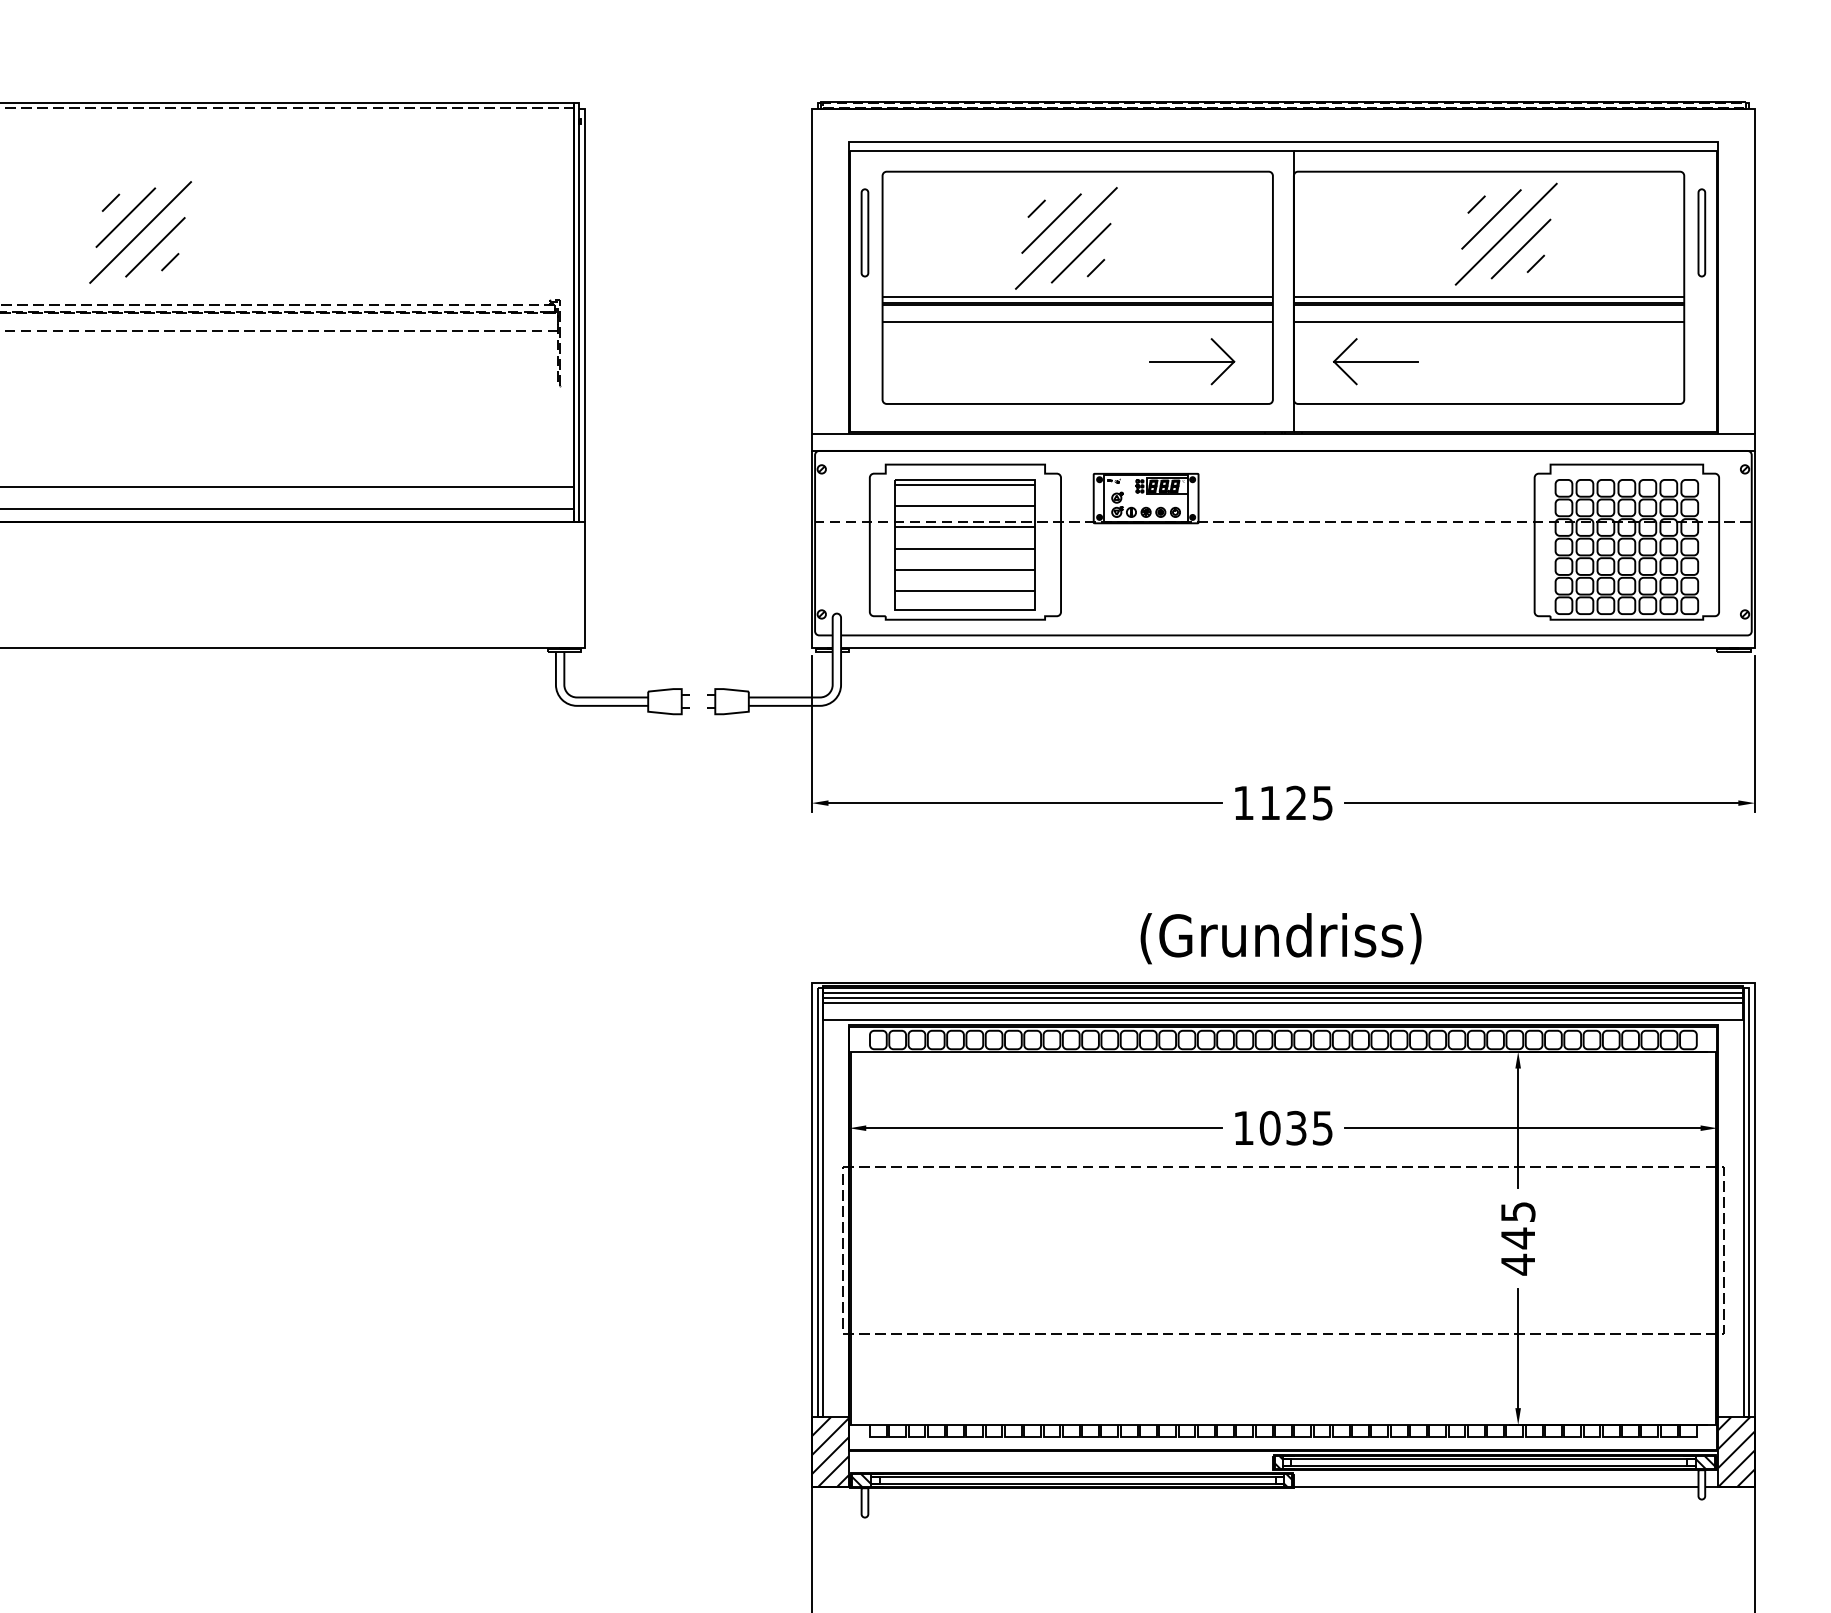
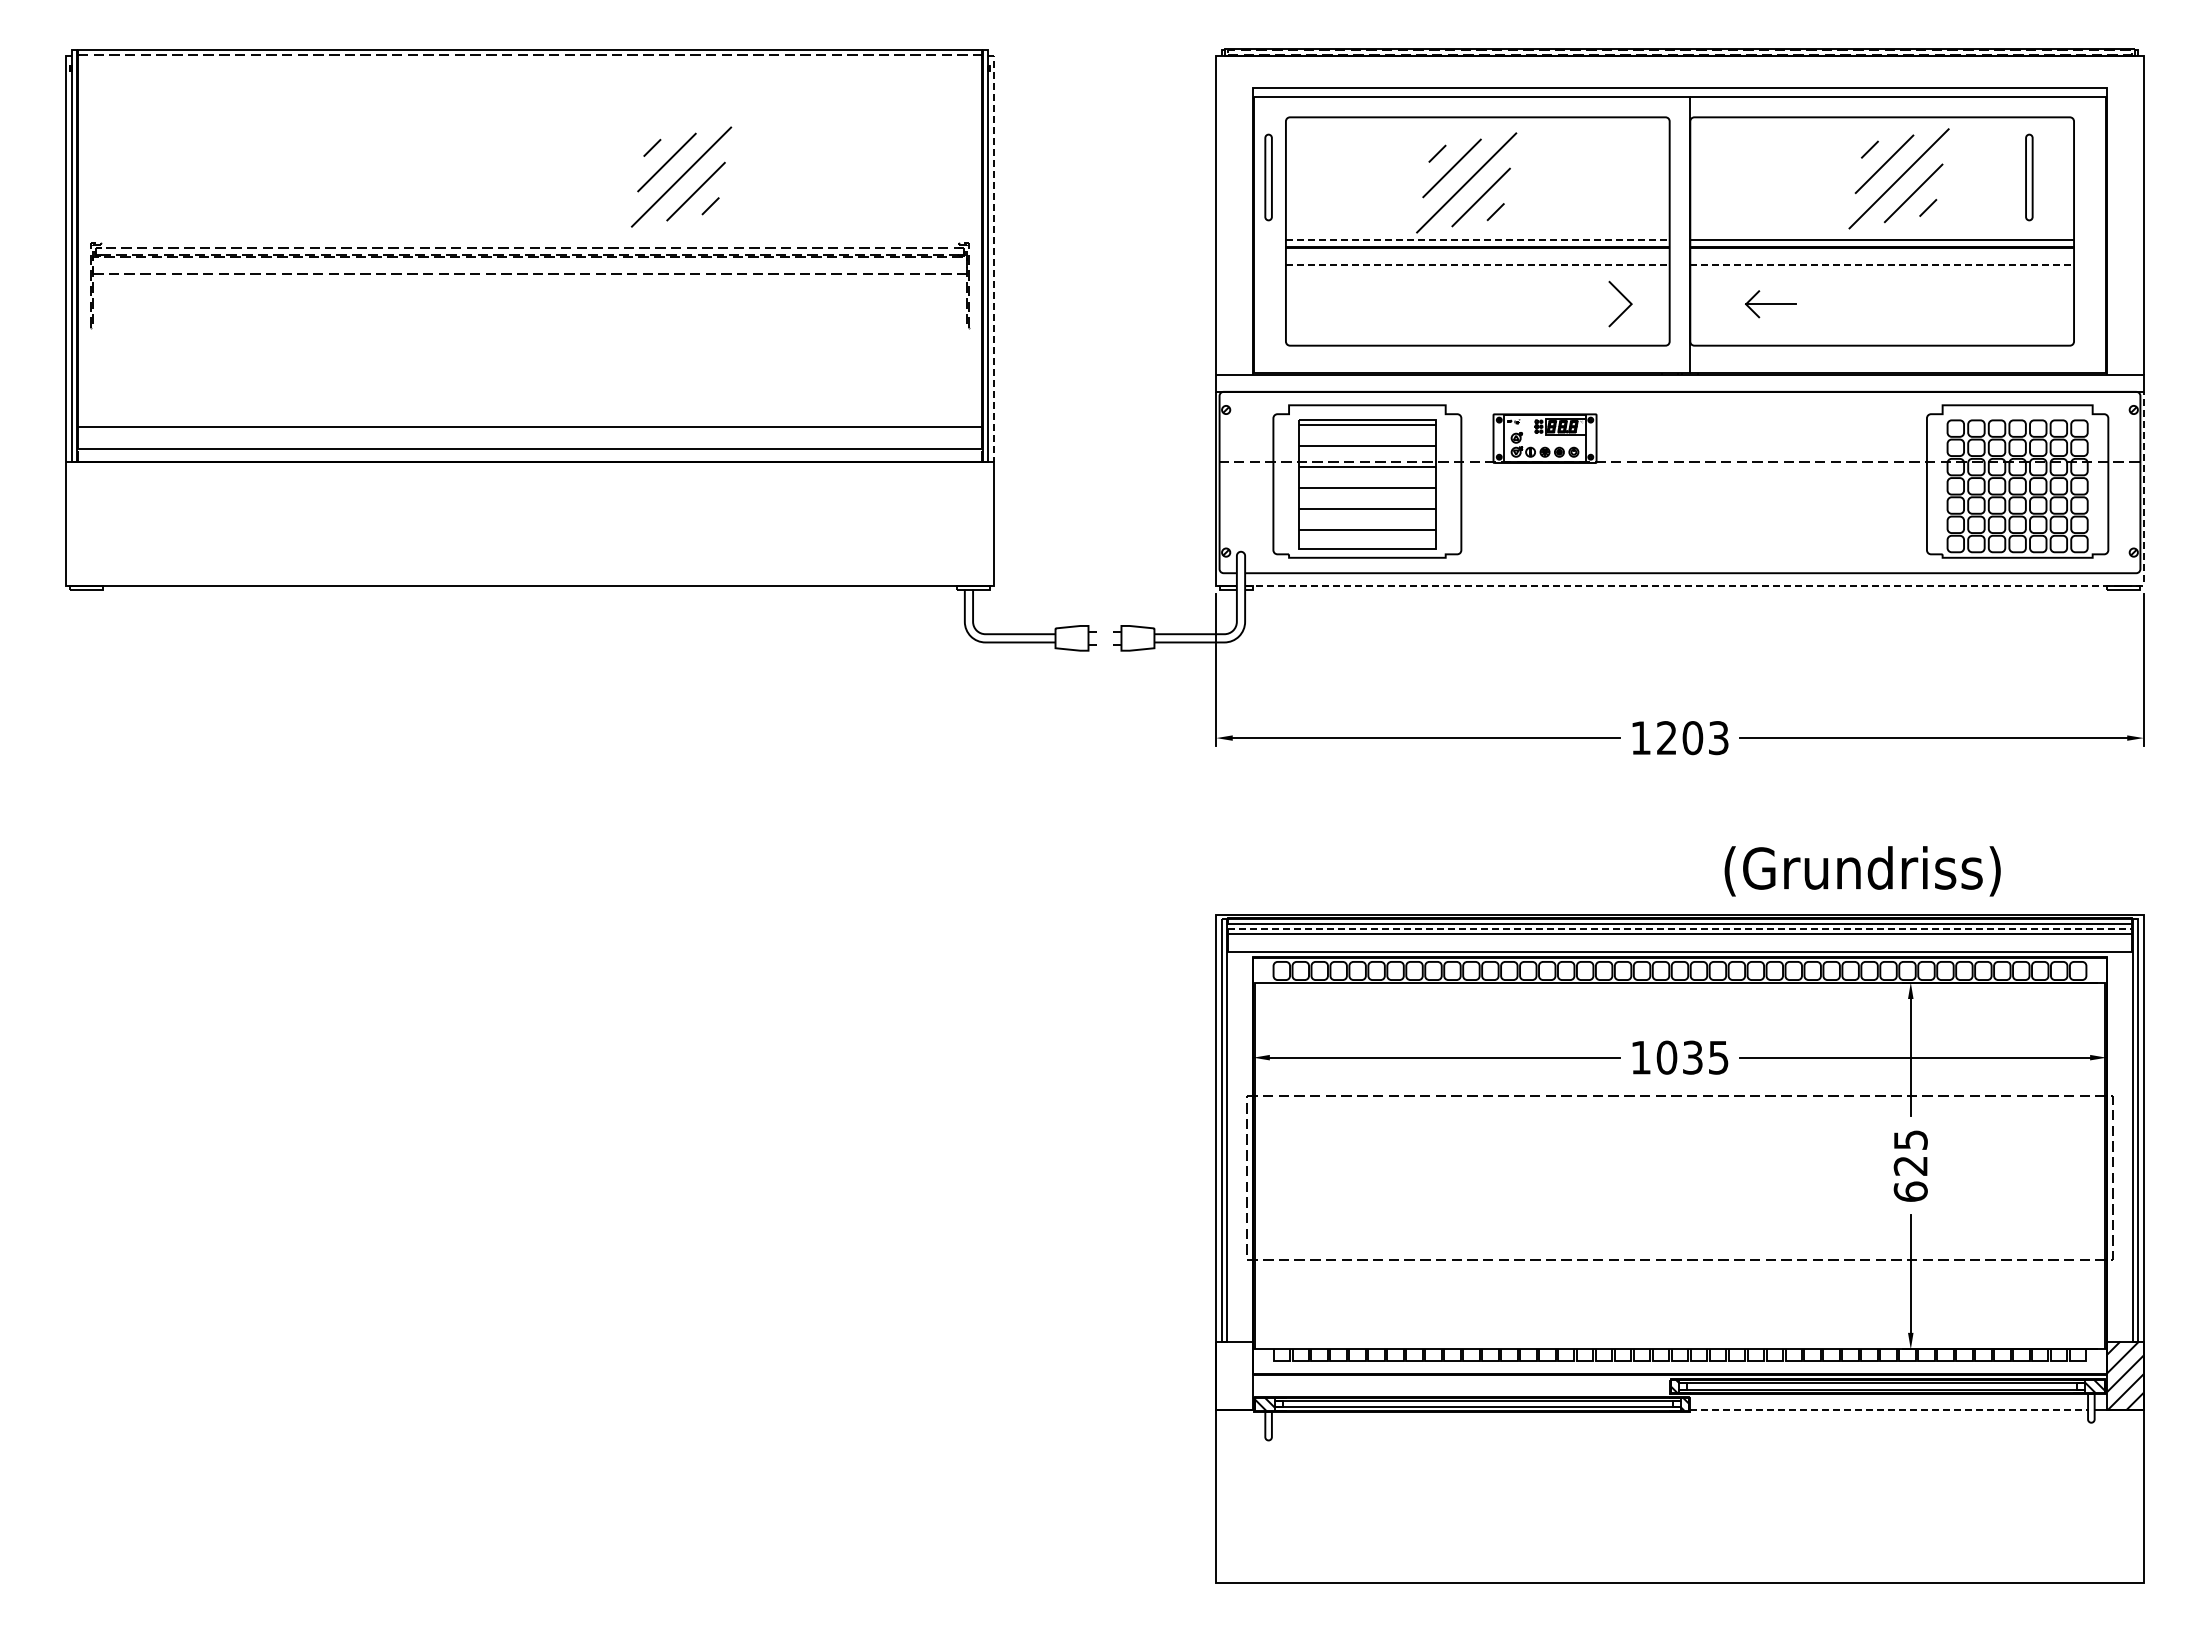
part: (140, 231) -> (681, 176), moved
part: (1701, 232) -> (2029, 177), moved
line: (1077, 296) -> (1477, 240), solid -> dashed
line: (585, 312) -> (993, 255), solid -> dashed
line: (1077, 321) -> (1477, 264), solid -> dashed
line: (1489, 321) -> (1882, 264), solid -> dashed
line: (1192, 362) -> (1590, 304), removed
part: (1375, 362) -> (1770, 304), size x0.6
line: (1396, 647) -> (1791, 585), solid -> dashed
text: (1296, 803) -> (1692, 738), 1125 -> 1203
text: (1280, 938) -> (1862, 871), moved
line: (1282, 997) -> (1679, 929), solid -> dashed
text: (1517, 1251) -> (1910, 1178), 445 -> 625
hatch: (830, 1451) -> (1234, 1375), removed
line: (1496, 1486) -> (1889, 1409), solid -> dashed

